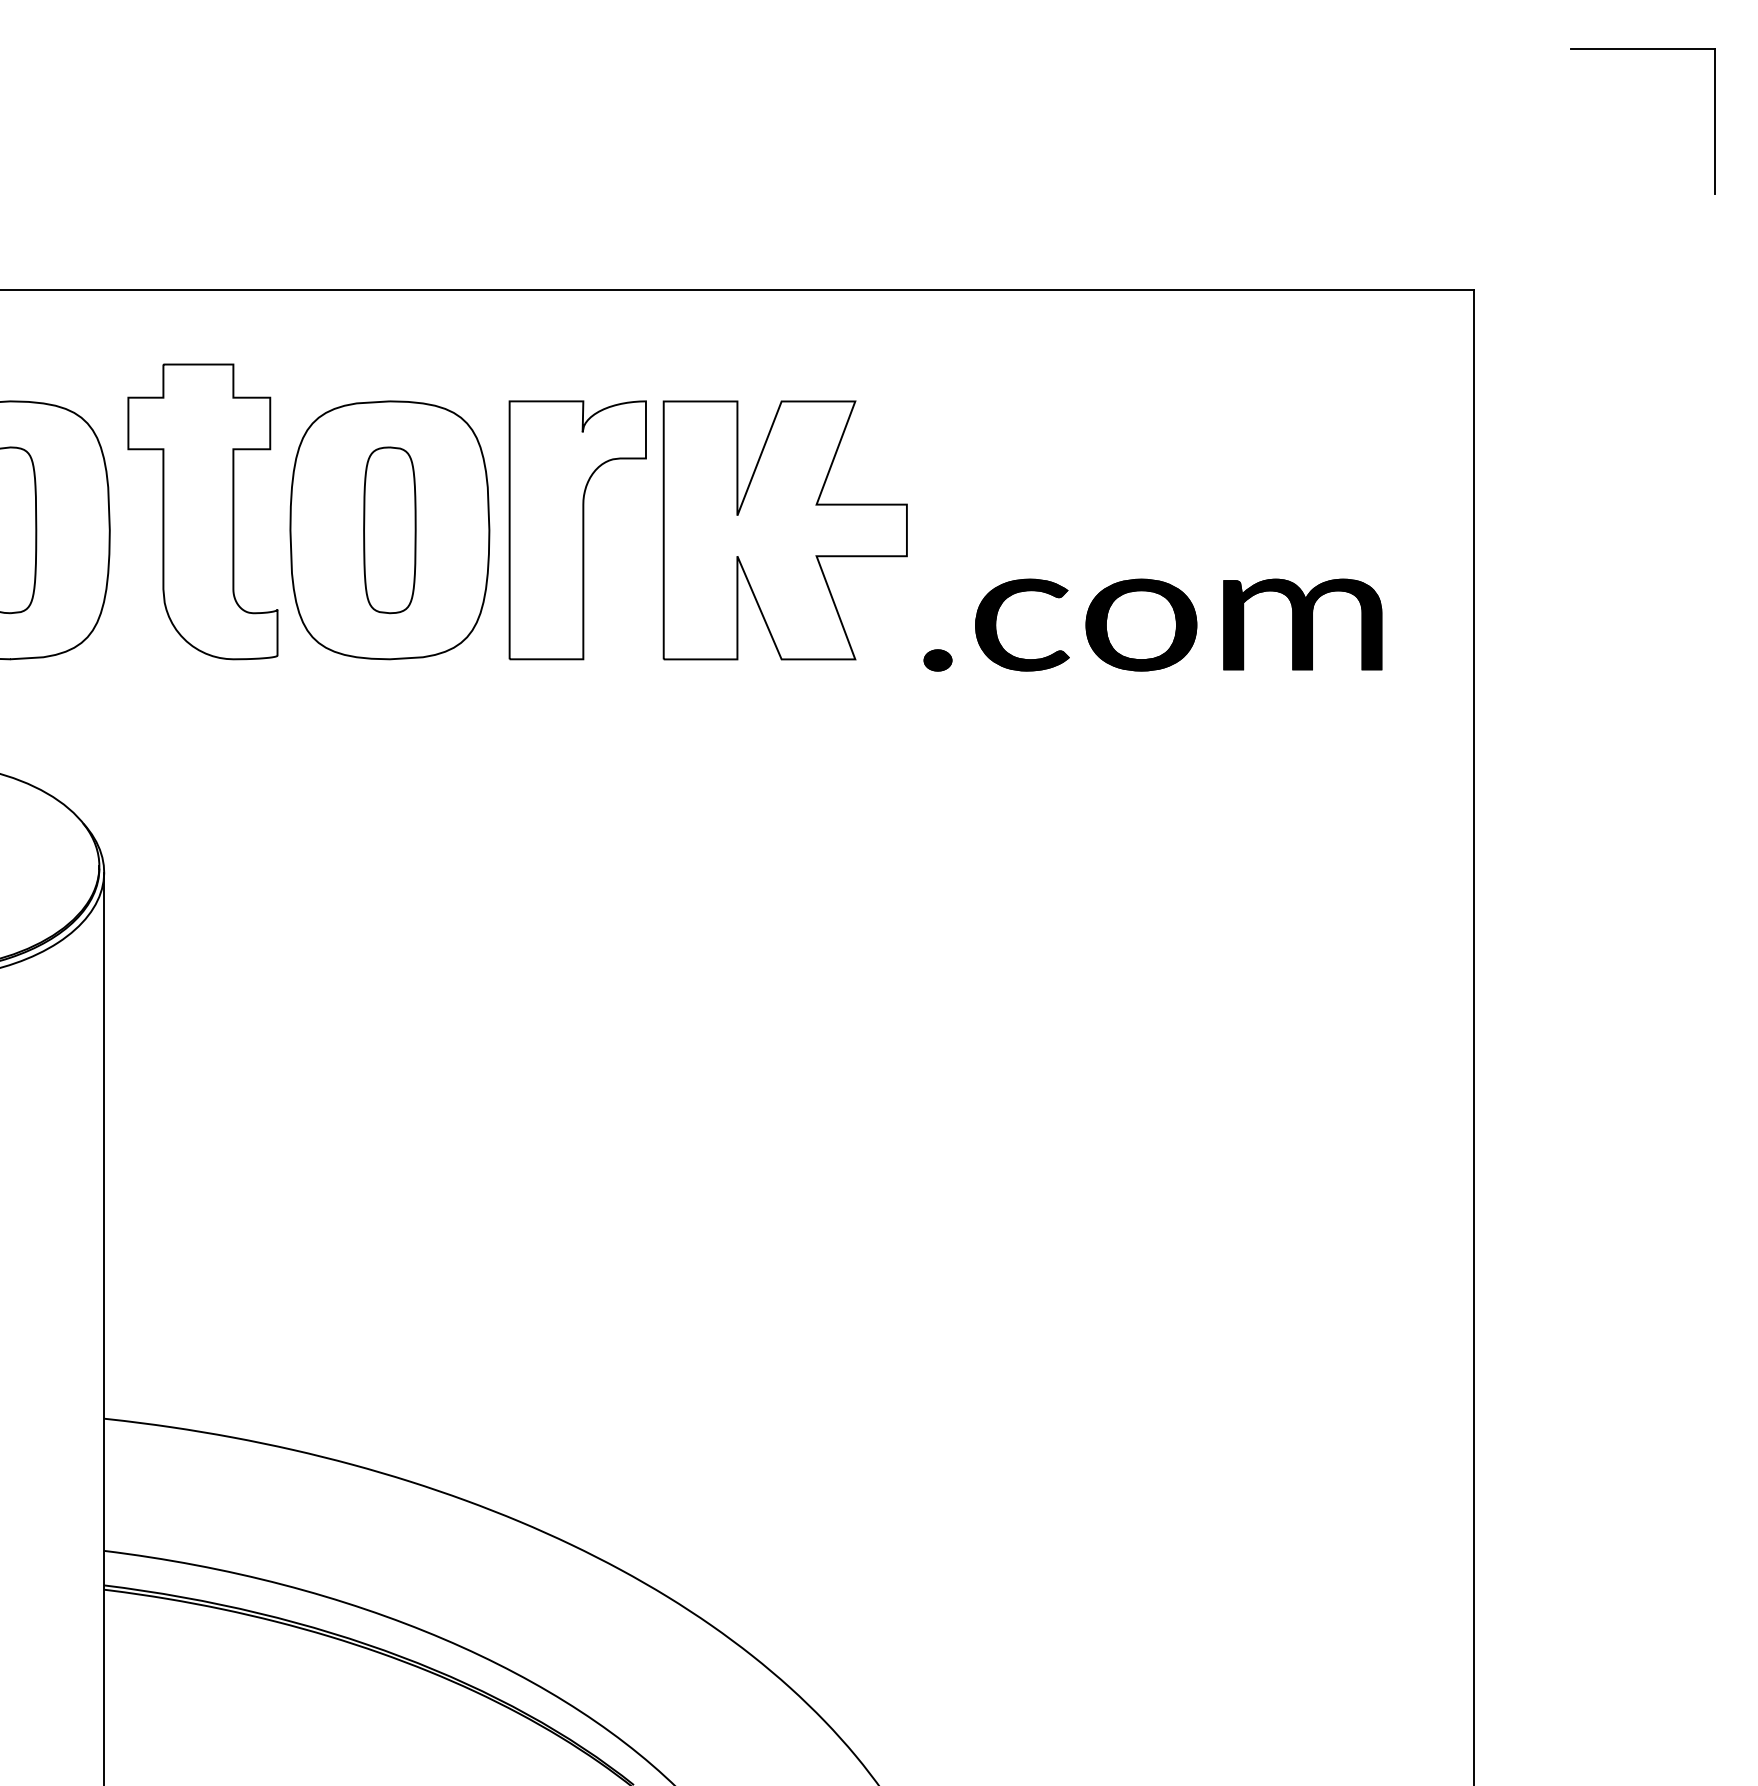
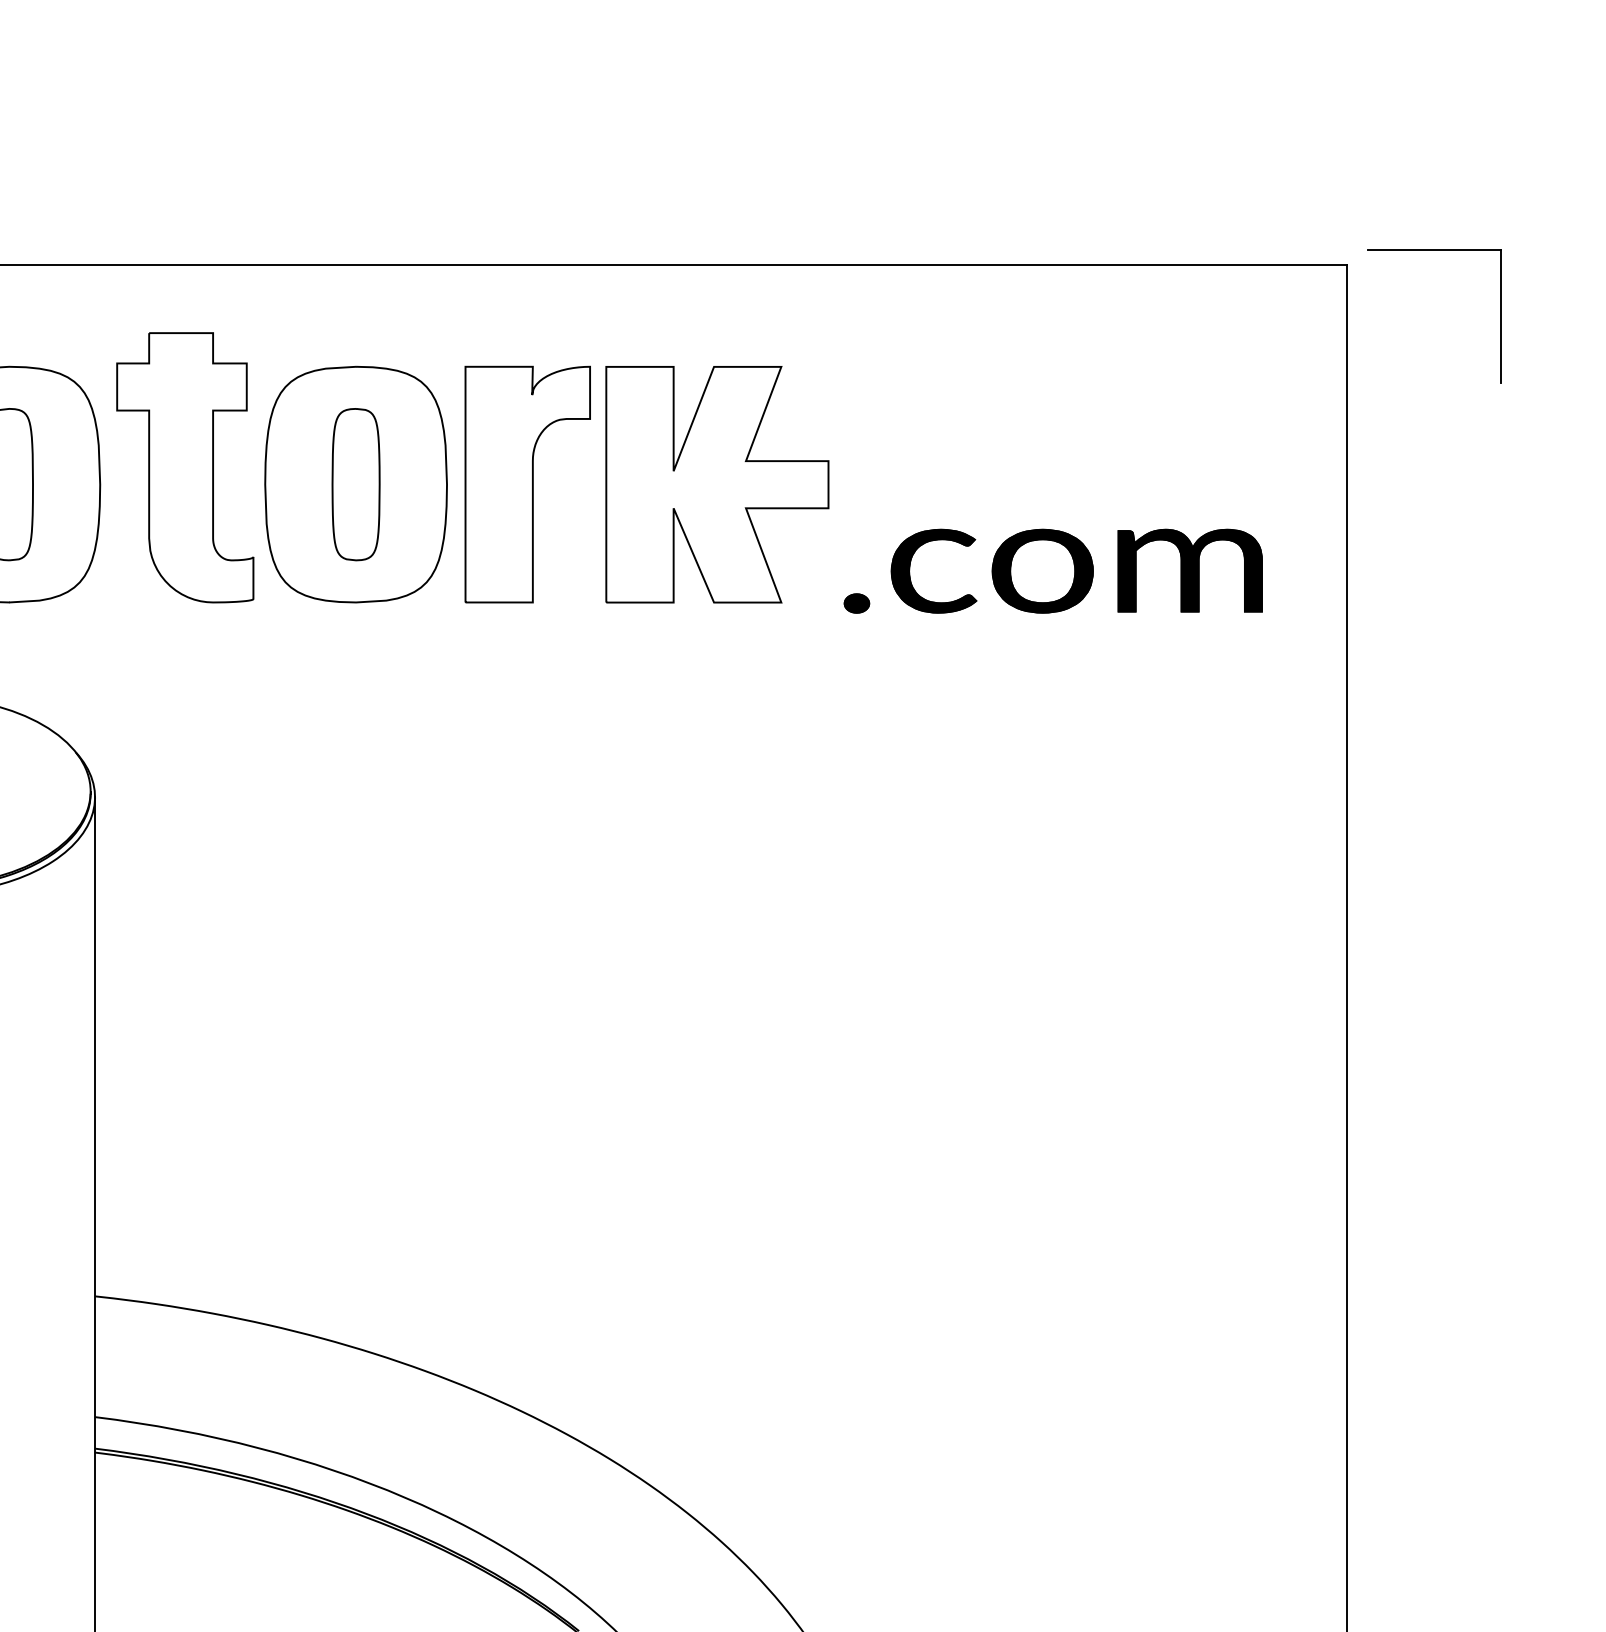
part: (1642, 49) -> (1433, 250), moved

